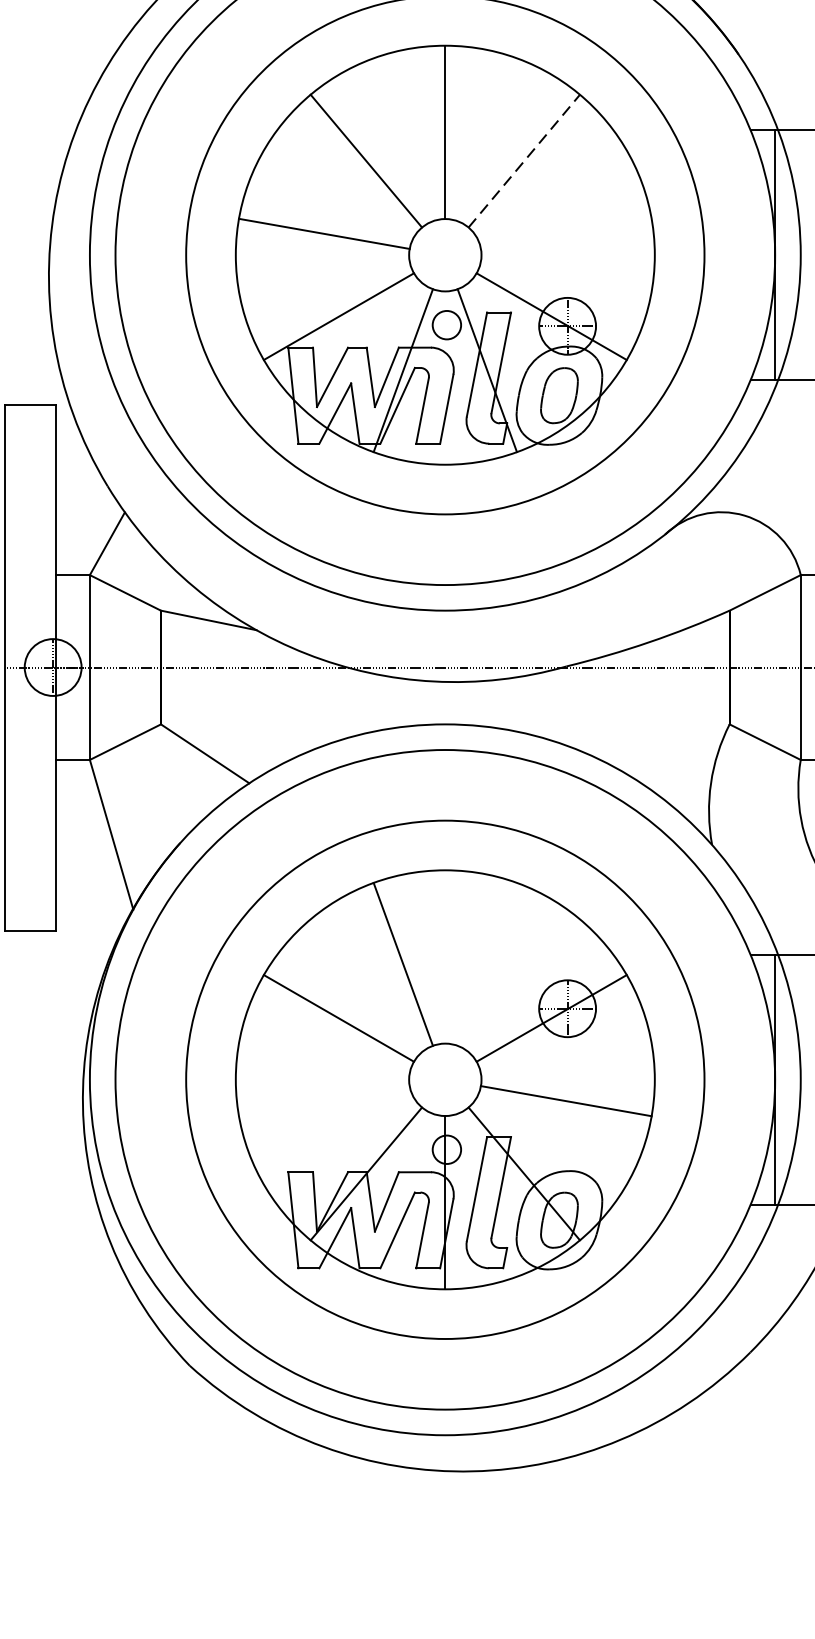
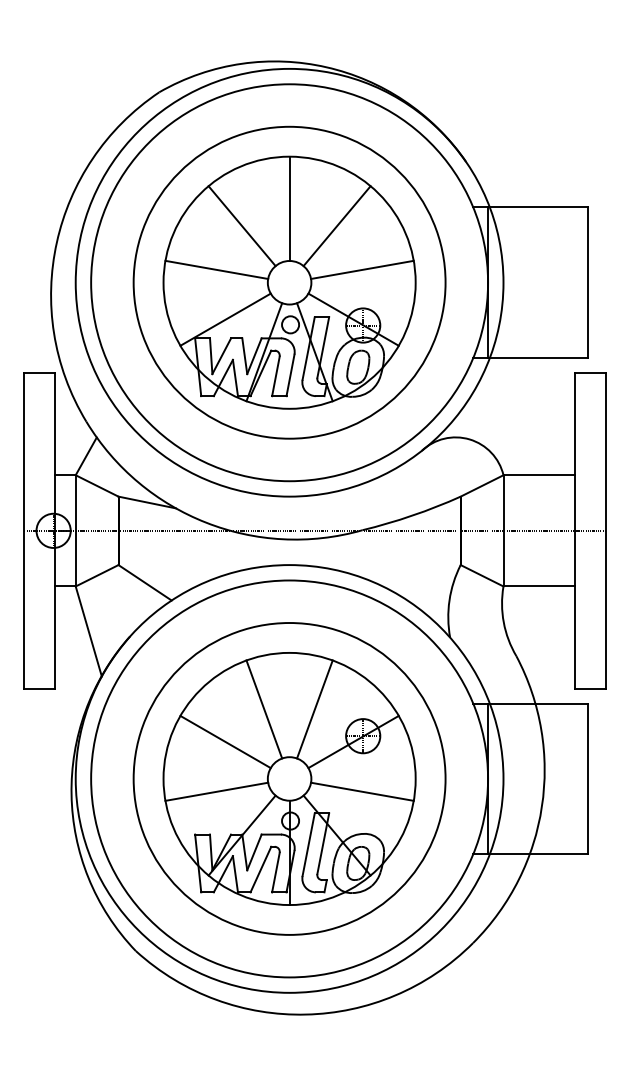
line: (524, 160) -> (337, 225), dashed -> solid
line: (566, 233) -> (362, 269), added
line: (486, 964) -> (314, 709), added
line: (323, 1100) -> (216, 791), added

